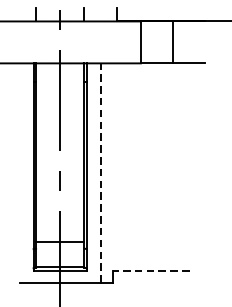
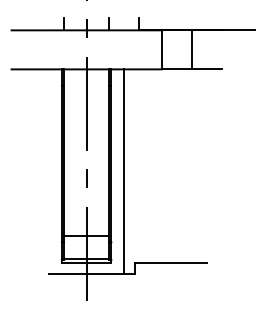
line: (100, 172) -> (124, 170), dashed -> solid
line: (151, 271) -> (171, 263), dashed -> solid

